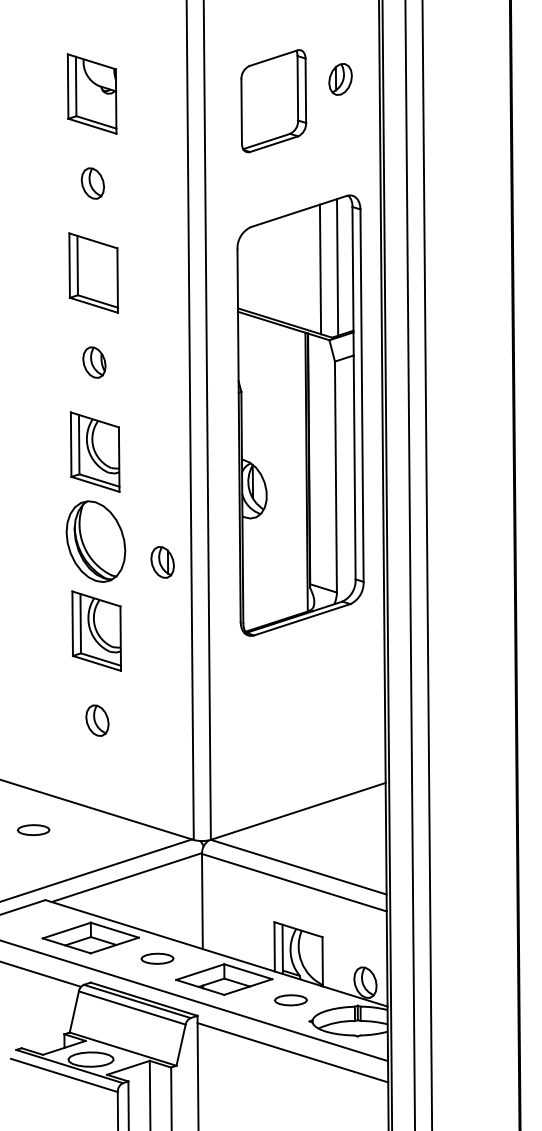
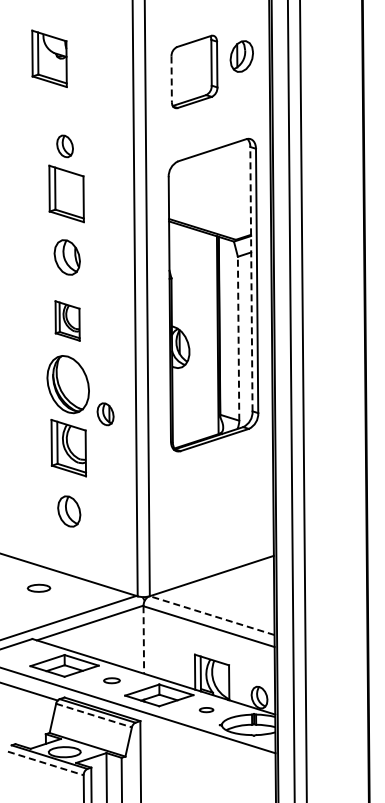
part: (340, 79) -> (241, 56), size x1.4
part: (92, 93) -> (49, 58), moved
line: (241, 111) -> (171, 79), solid -> dashed
part: (92, 183) -> (64, 146), moved
line: (337, 266) -> (239, 189), removed
line: (320, 269) -> (227, 191), removed
part: (93, 362) -> (66, 257), size x1.6
line: (354, 392) -> (251, 278), solid -> dashed
part: (94, 451) -> (67, 320), size x0.7
line: (335, 476) -> (238, 338), solid -> dashed
part: (162, 562) -> (105, 414), moved
part: (97, 720) -> (69, 511), size x1.4
part: (32, 828) -> (38, 587), moved
line: (297, 867) -> (211, 615), solid -> dashed
line: (201, 902) -> (143, 640), solid -> dashed
part: (156, 958) -> (111, 680), size x0.7
part: (290, 999) -> (206, 709), size x0.6
line: (132, 1007) -> (94, 715), solid -> dashed
line: (292, 1052) -> (207, 747), removed
line: (63, 1075) -> (45, 763), solid -> dashed

